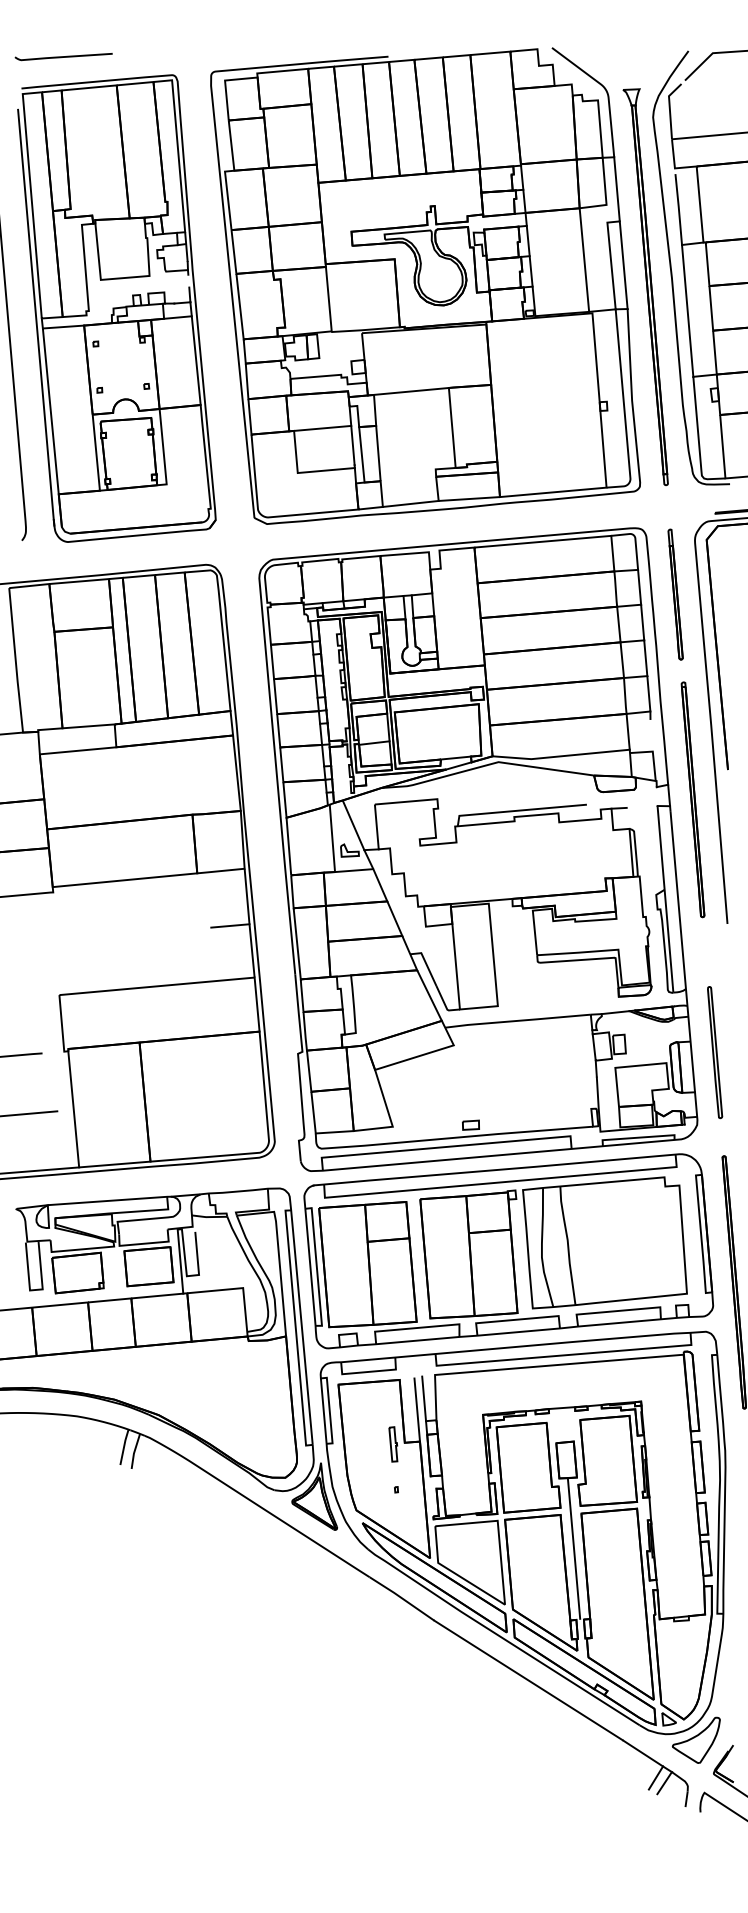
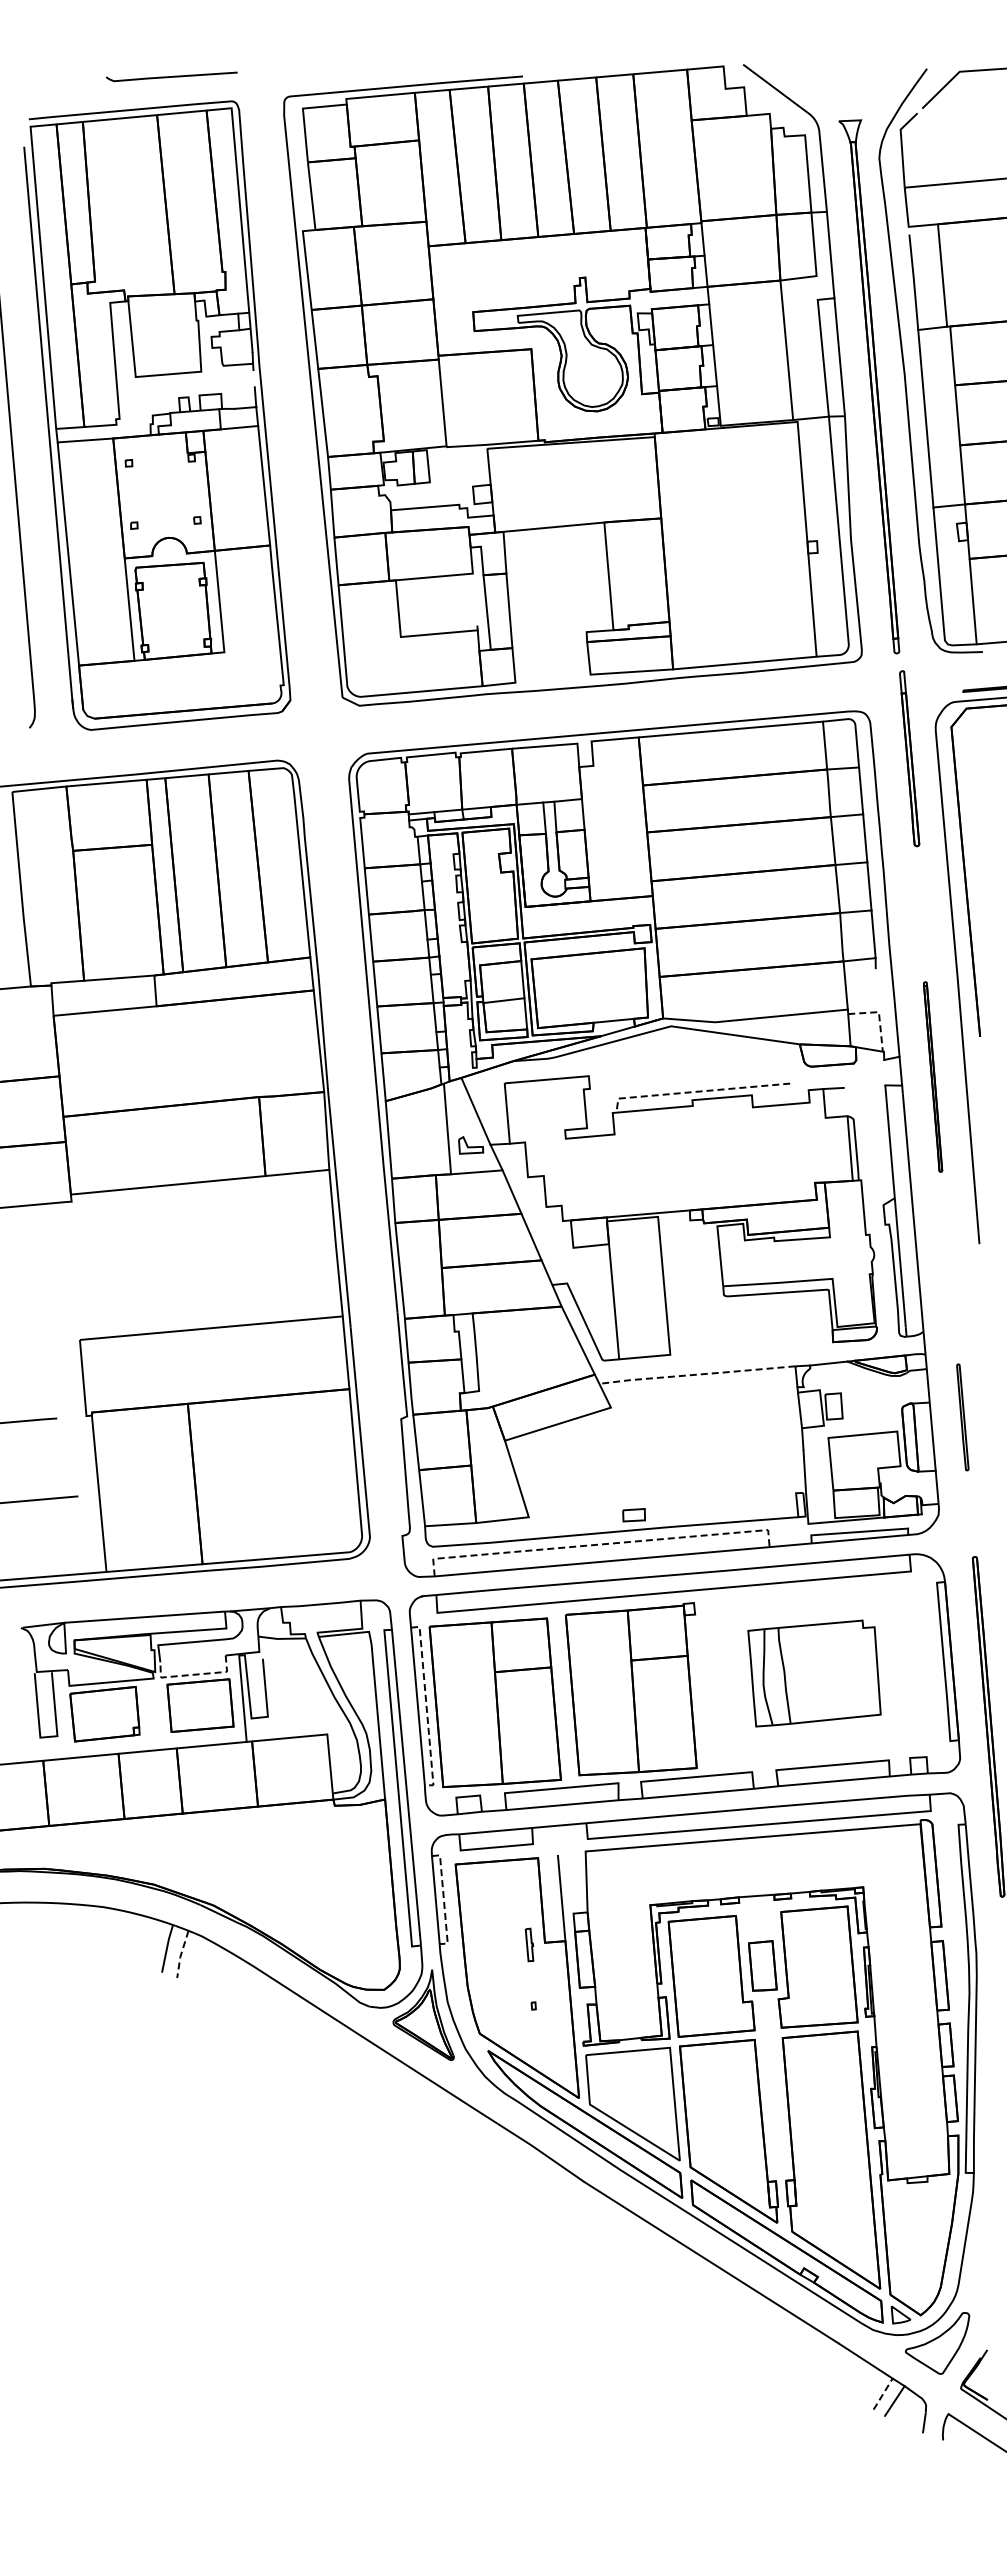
curve: (63, 56) -> (171, 76), moved
line: (352, 445) -> (474, 599), removed
line: (410, 503) -> (552, 678), removed
part: (675, 594) -> (909, 758), moved
line: (653, 754) -> (879, 1016), solid -> dashed
part: (692, 799) -> (932, 1076), size x0.6
line: (516, 810) -> (695, 1091), solid -> dashed
line: (229, 925) -> (309, 1246), removed
line: (517, 1020) -> (696, 1374), solid -> dashed
part: (714, 1052) -> (962, 1417), size x0.6
line: (446, 1147) -> (601, 1544), solid -> dashed
part: (604, 1242) -> (814, 1673), size x0.6
line: (144, 1243) -> (194, 1674), solid -> dashed
line: (316, 1267) -> (426, 1706), solid -> dashed
line: (423, 1398) -> (570, 1883), removed
line: (329, 1410) -> (443, 1899), solid -> dashed
part: (393, 1444) -> (529, 1944), size x0.7
line: (134, 1451) -> (181, 1954), solid -> dashed
line: (573, 1548) -> (772, 2084), removed
line: (656, 1777) -> (883, 2393), solid -> dashed

